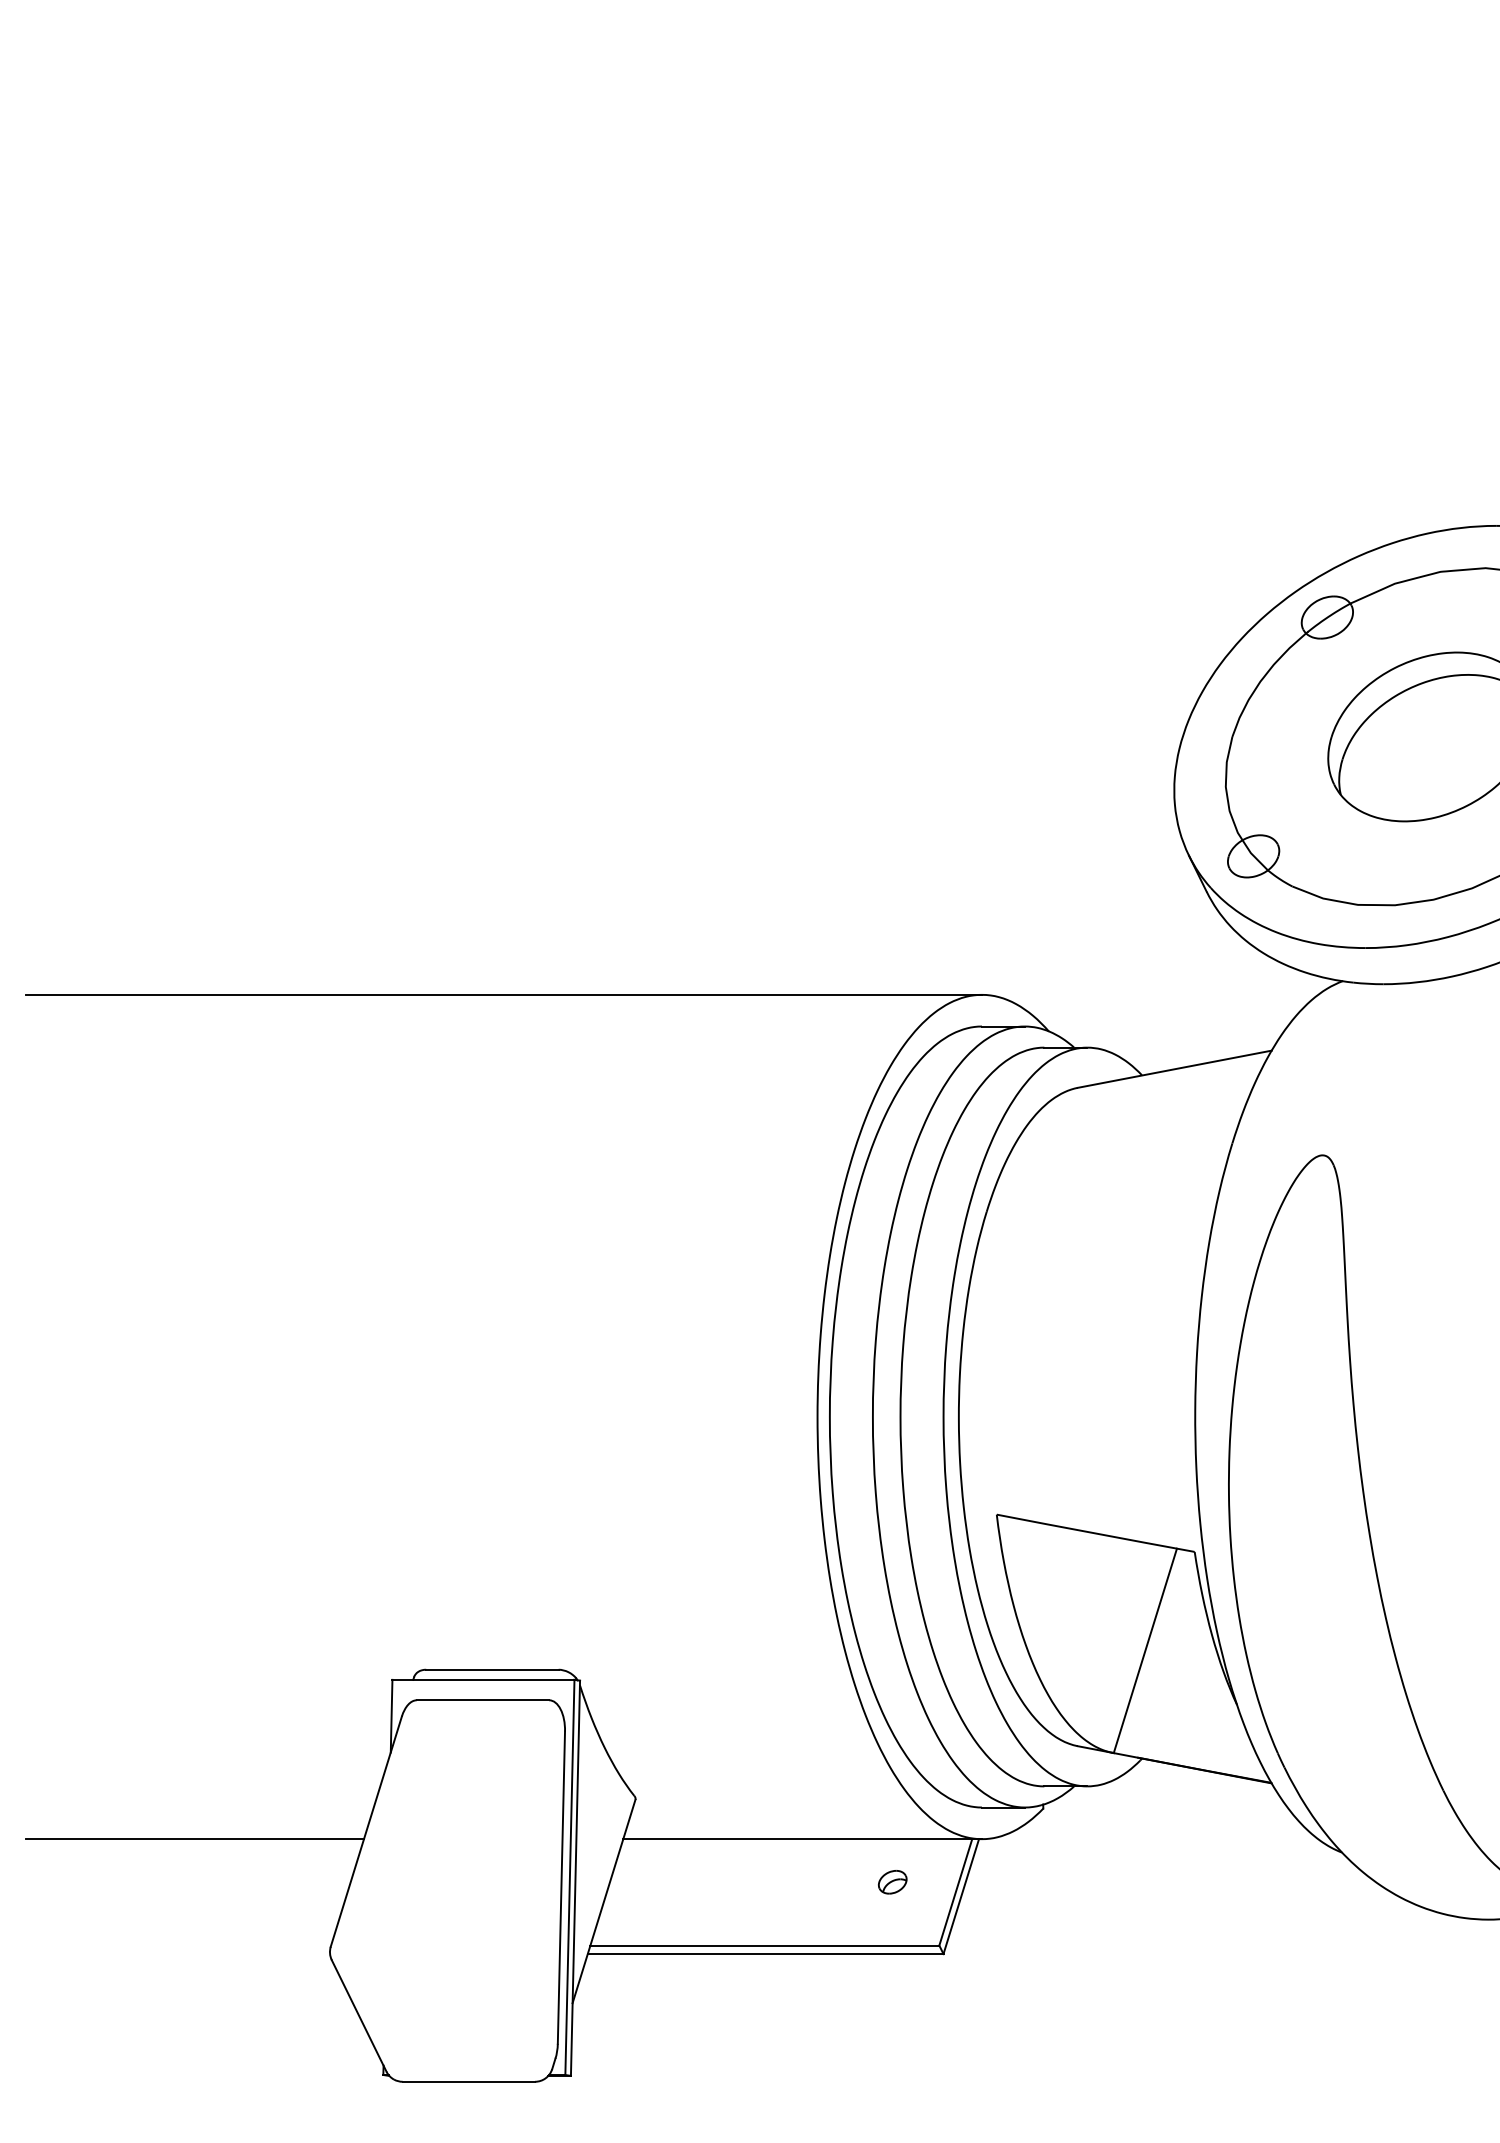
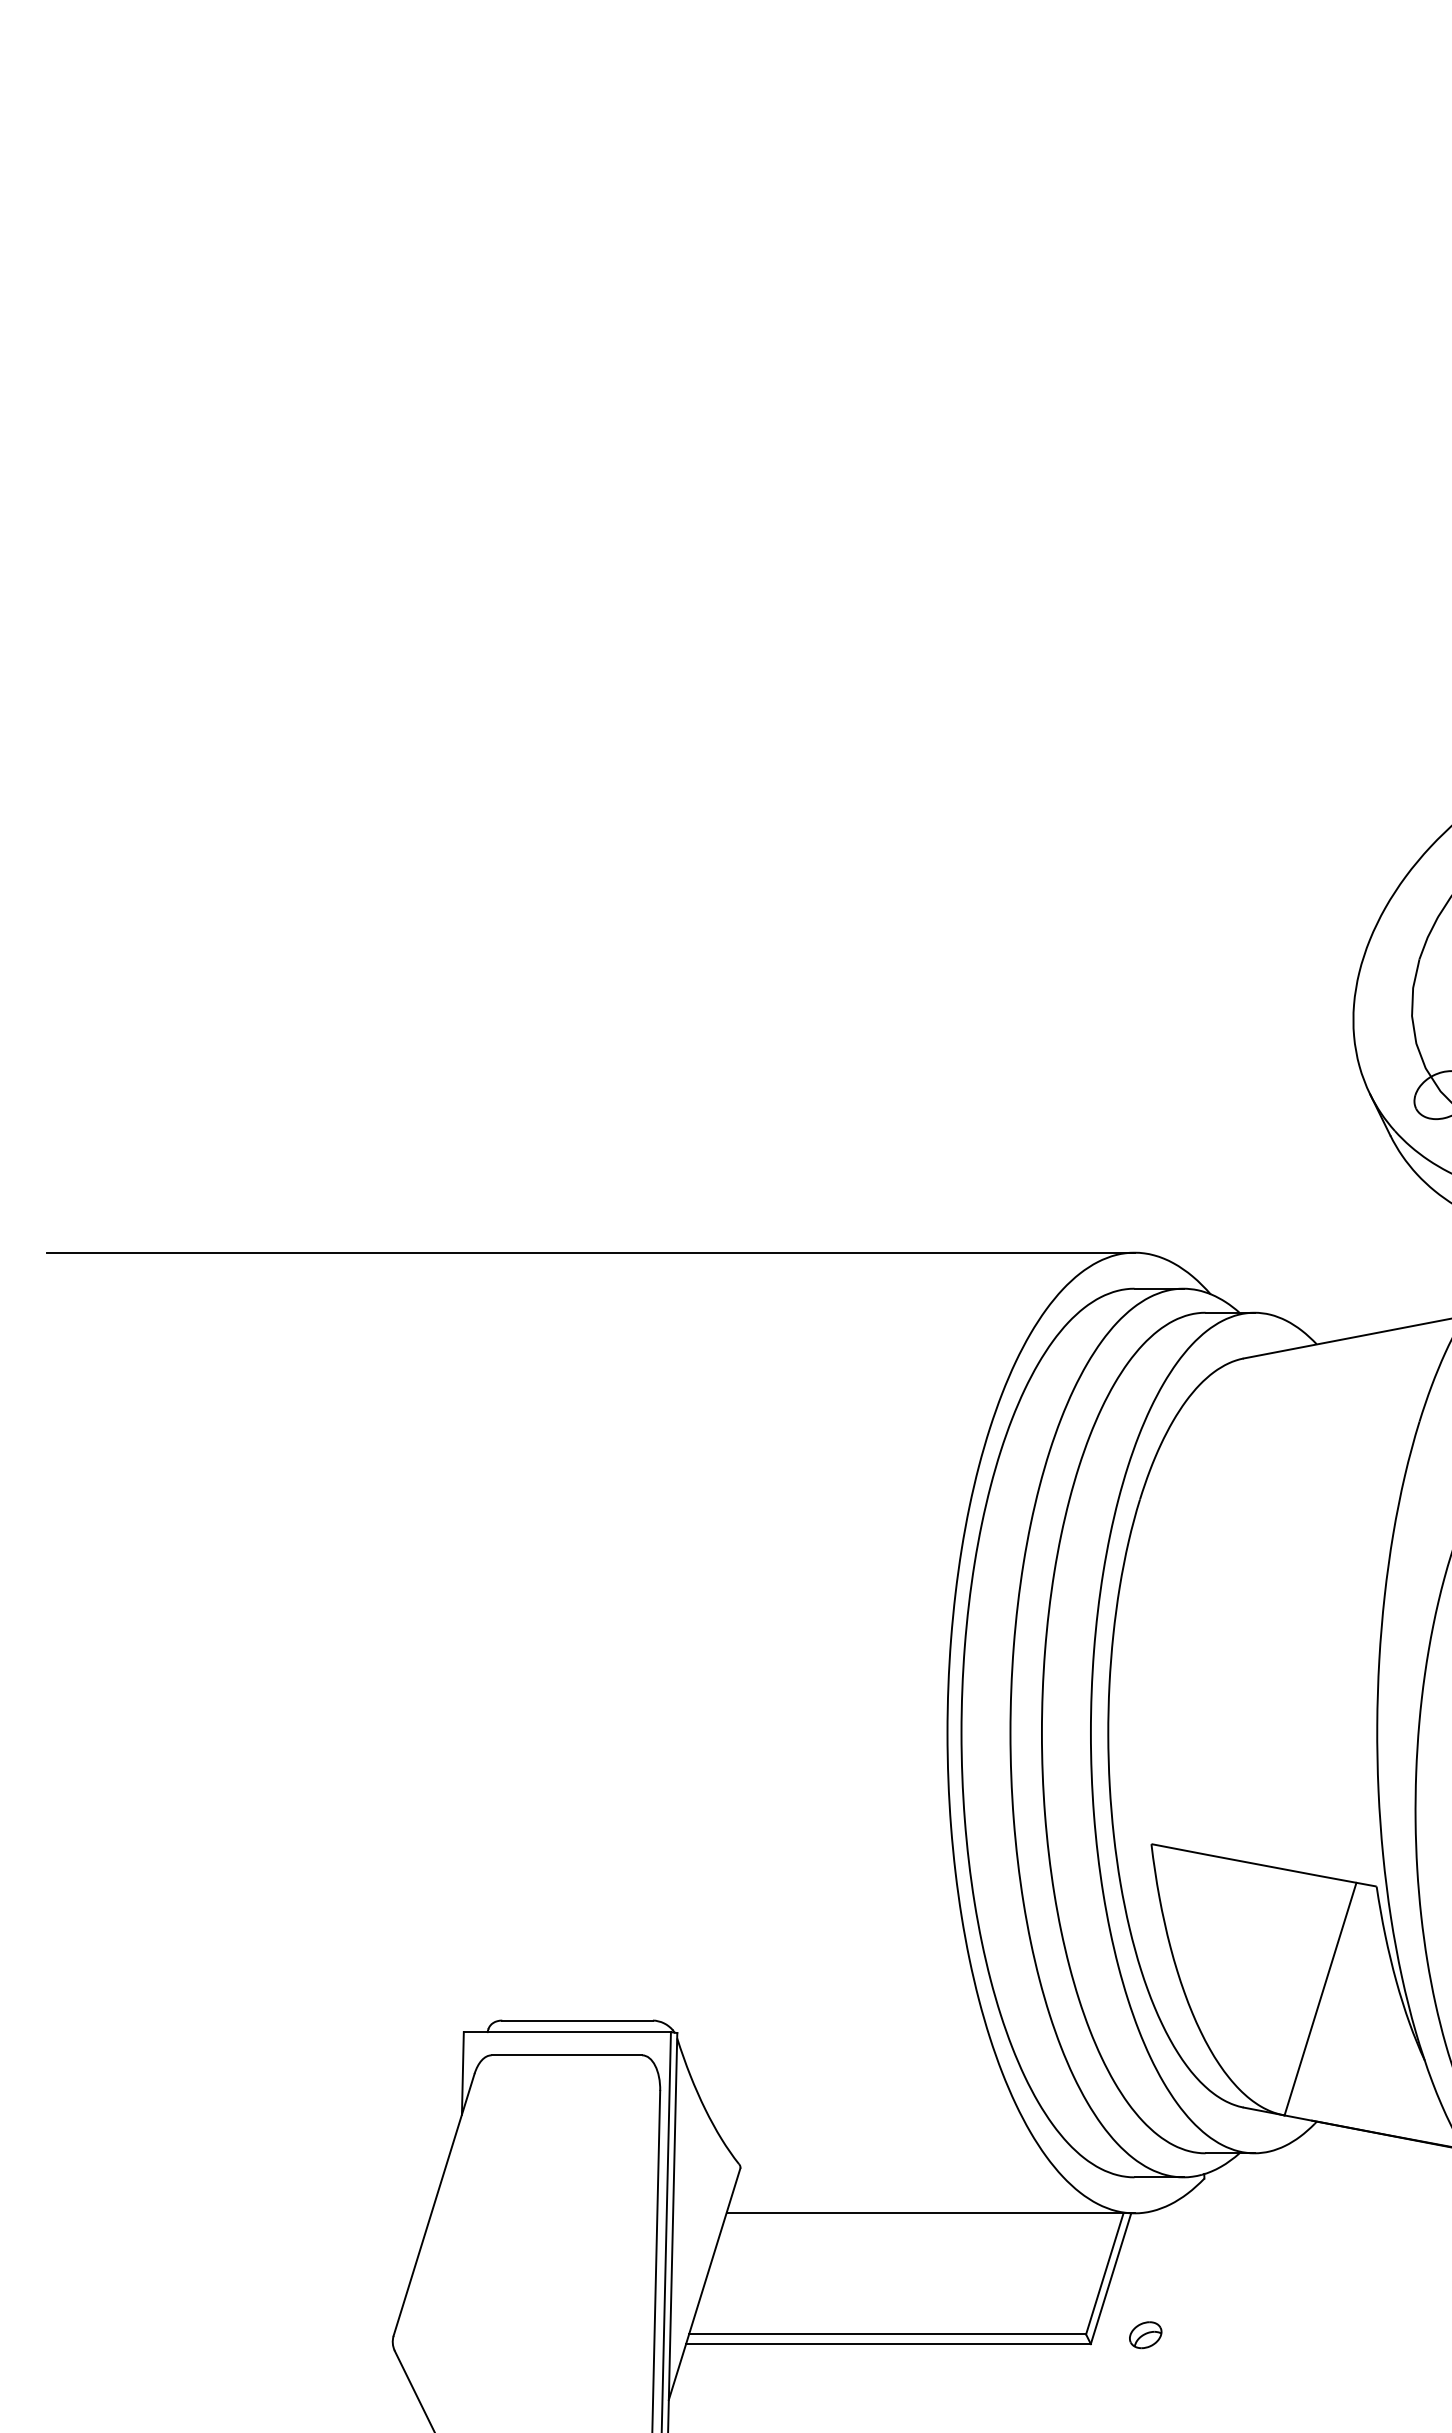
line: (195, 1839) -> (239, 2213), removed
part: (892, 1882) -> (1145, 2335), moved

